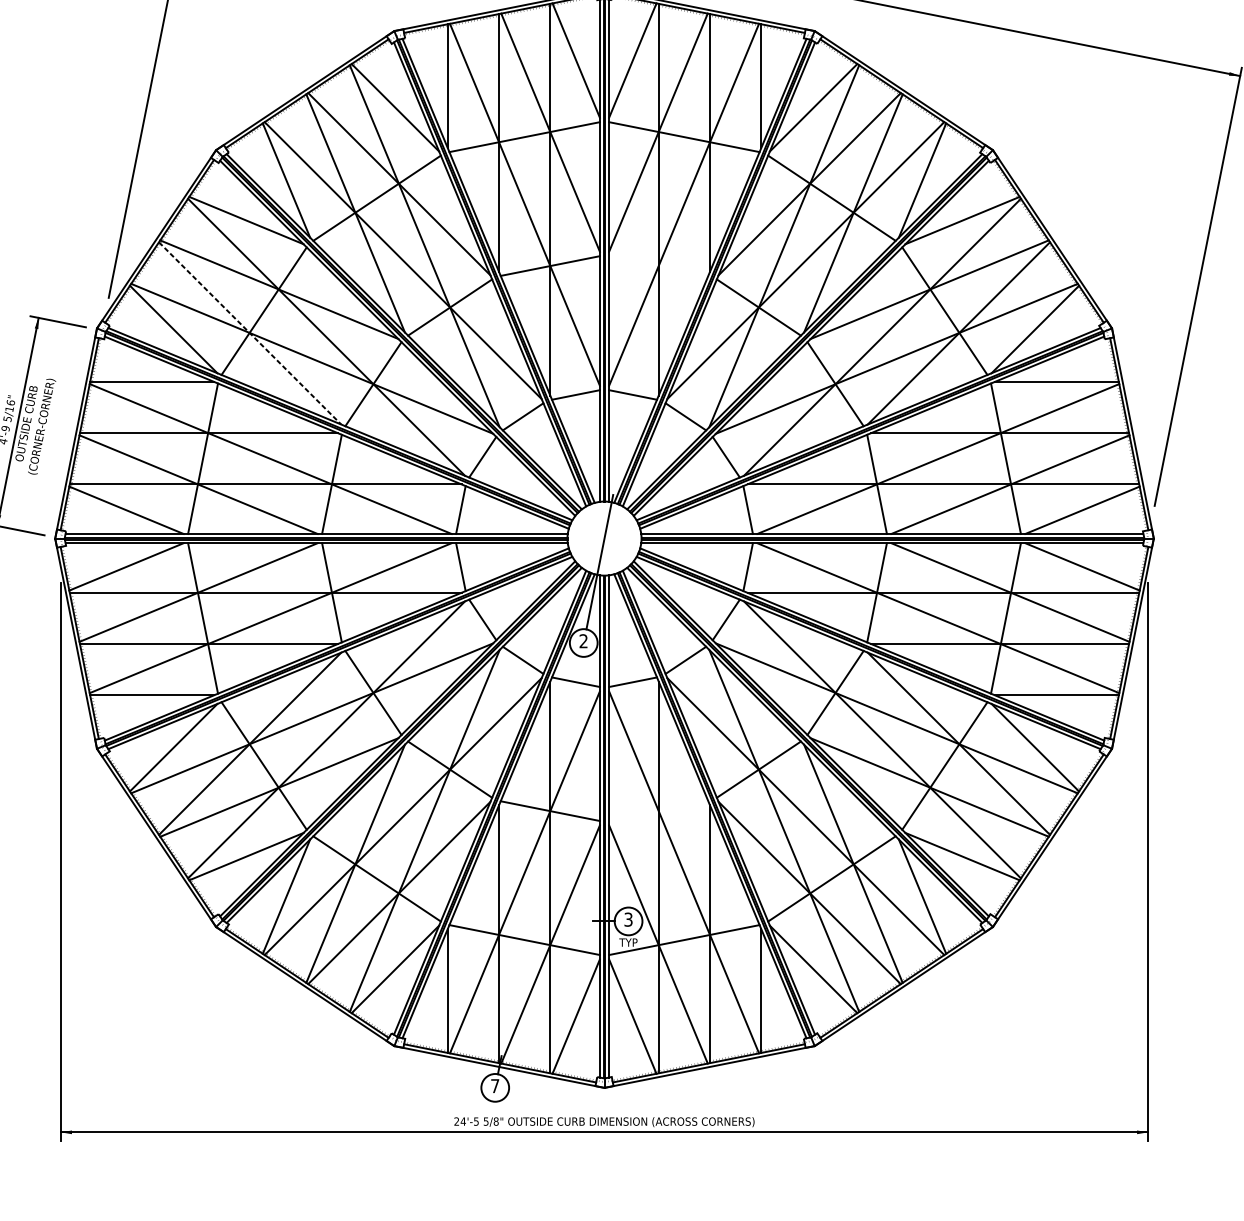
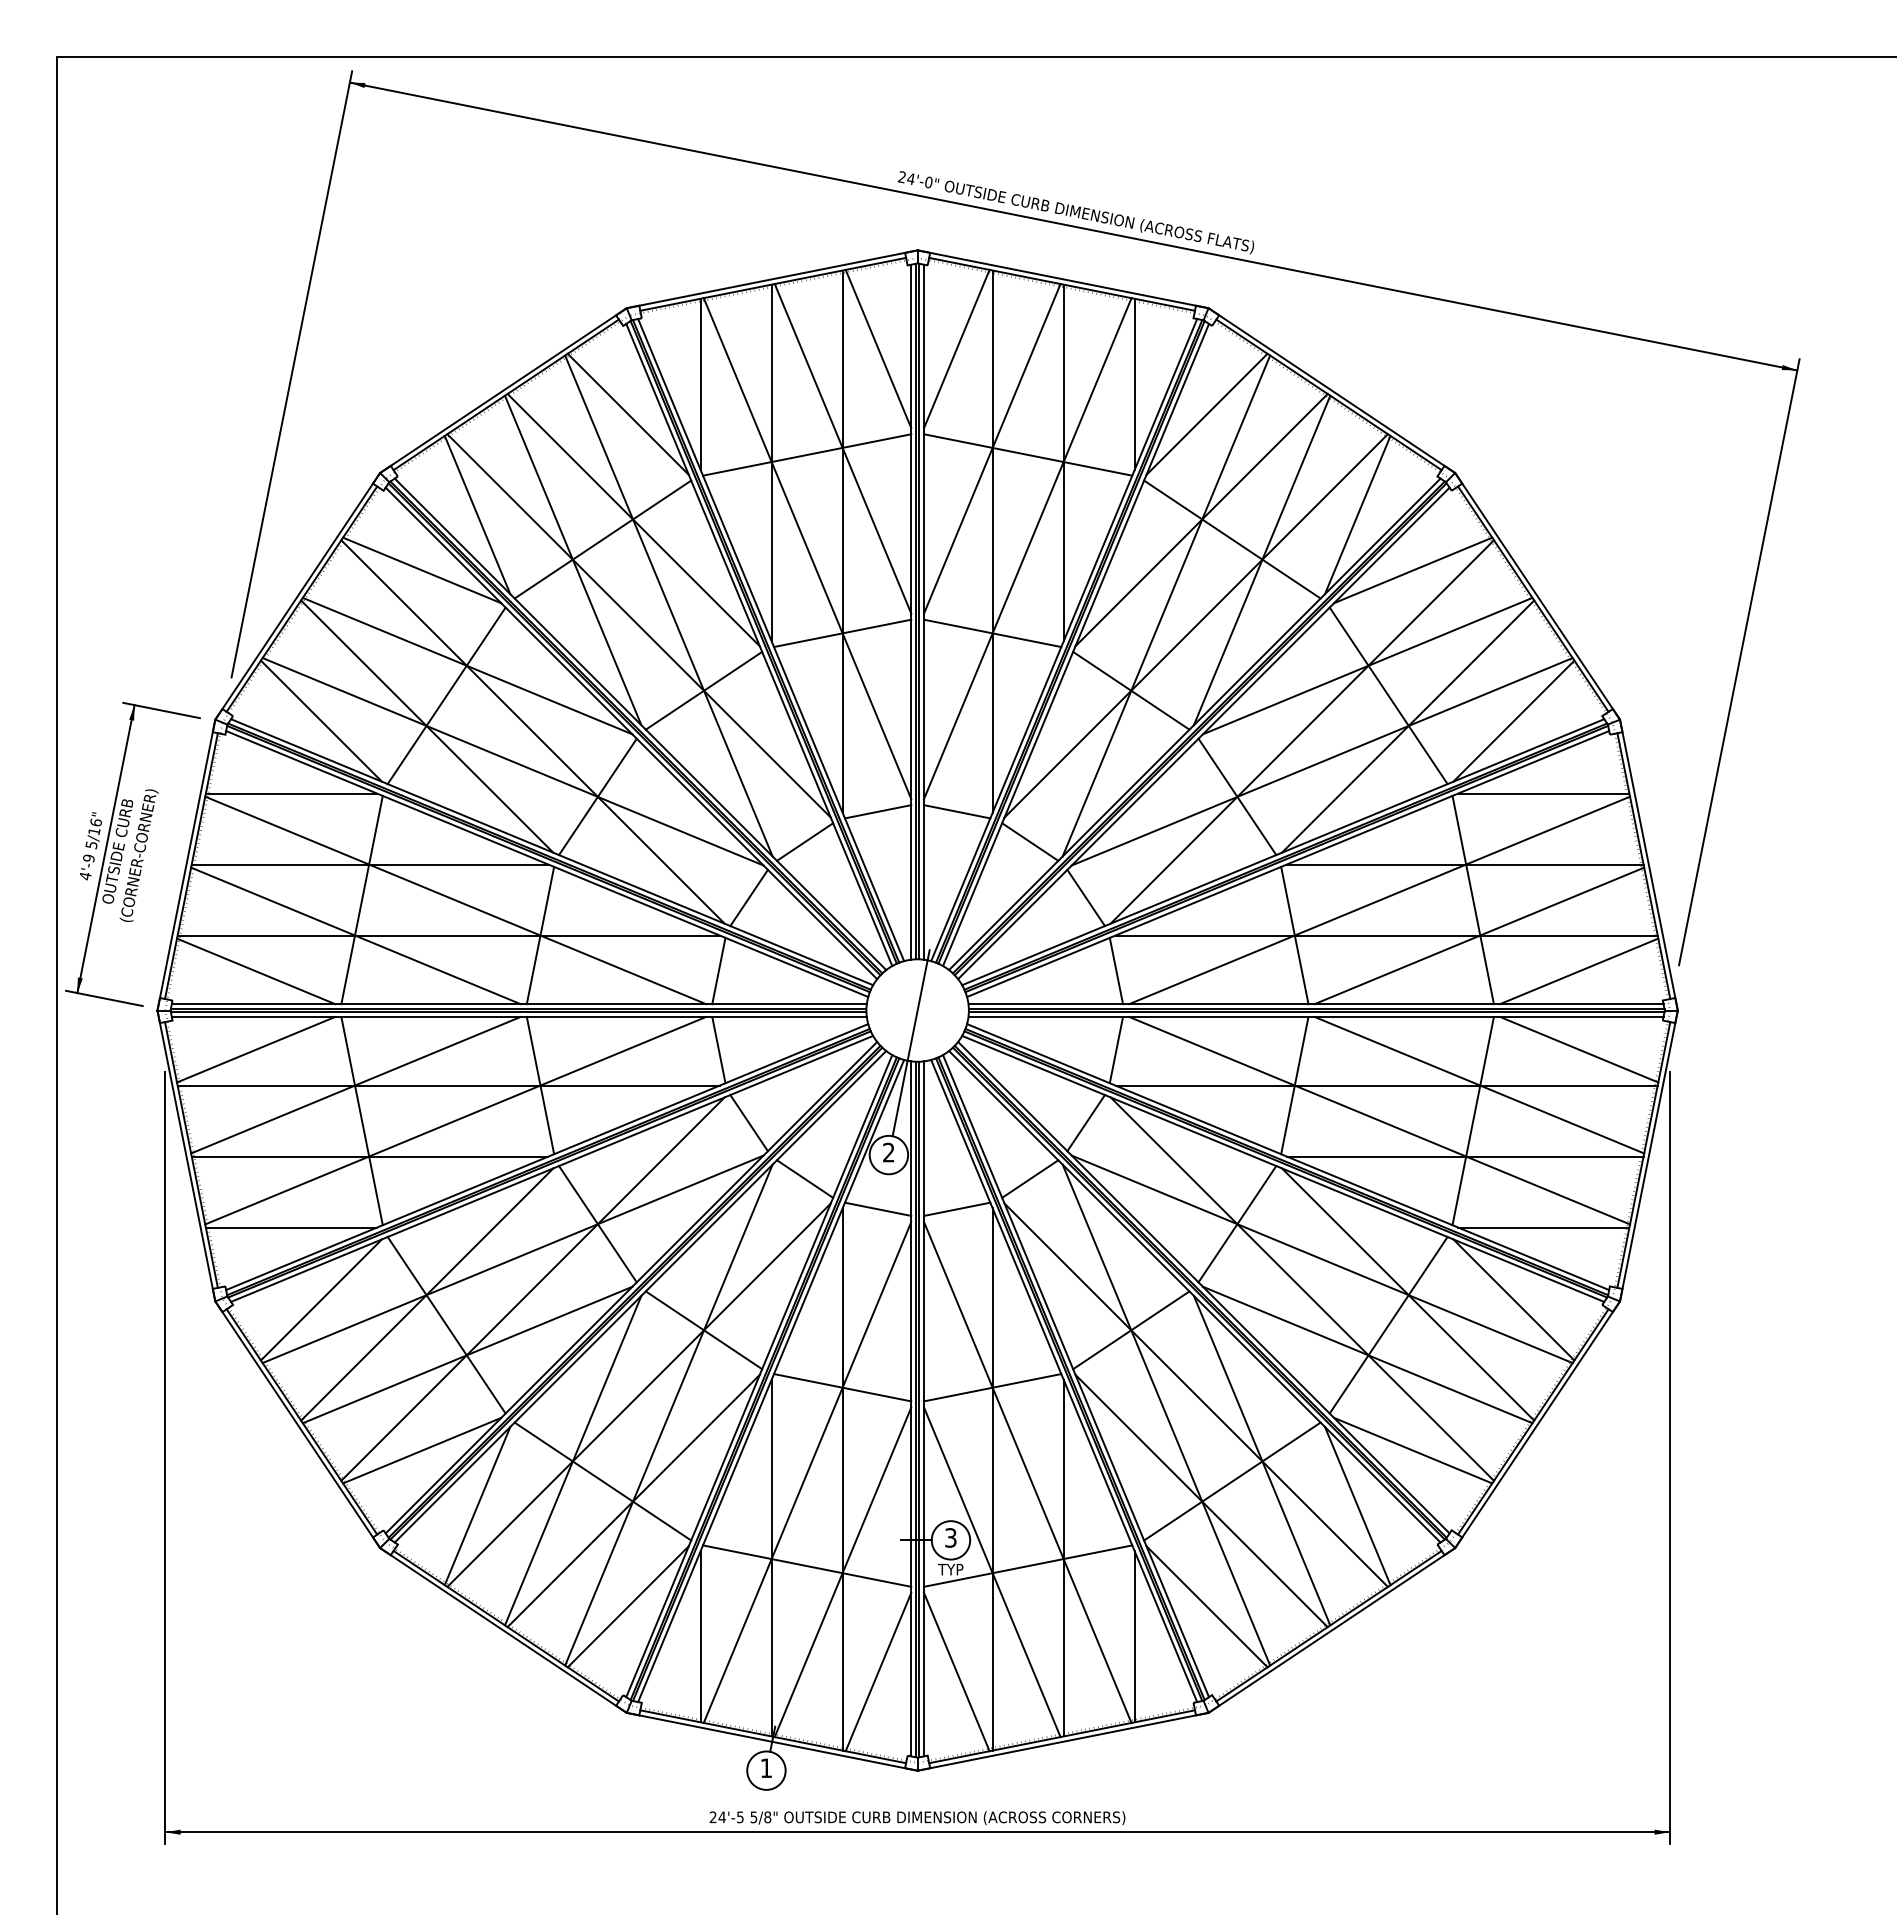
line: (658, 266) -> (992, 633), added
line: (250, 333) -> (427, 726), dashed -> solid
line: (658, 810) -> (992, 1387), added
text: (494, 1085) -> (765, 1767), 7 -> 1

